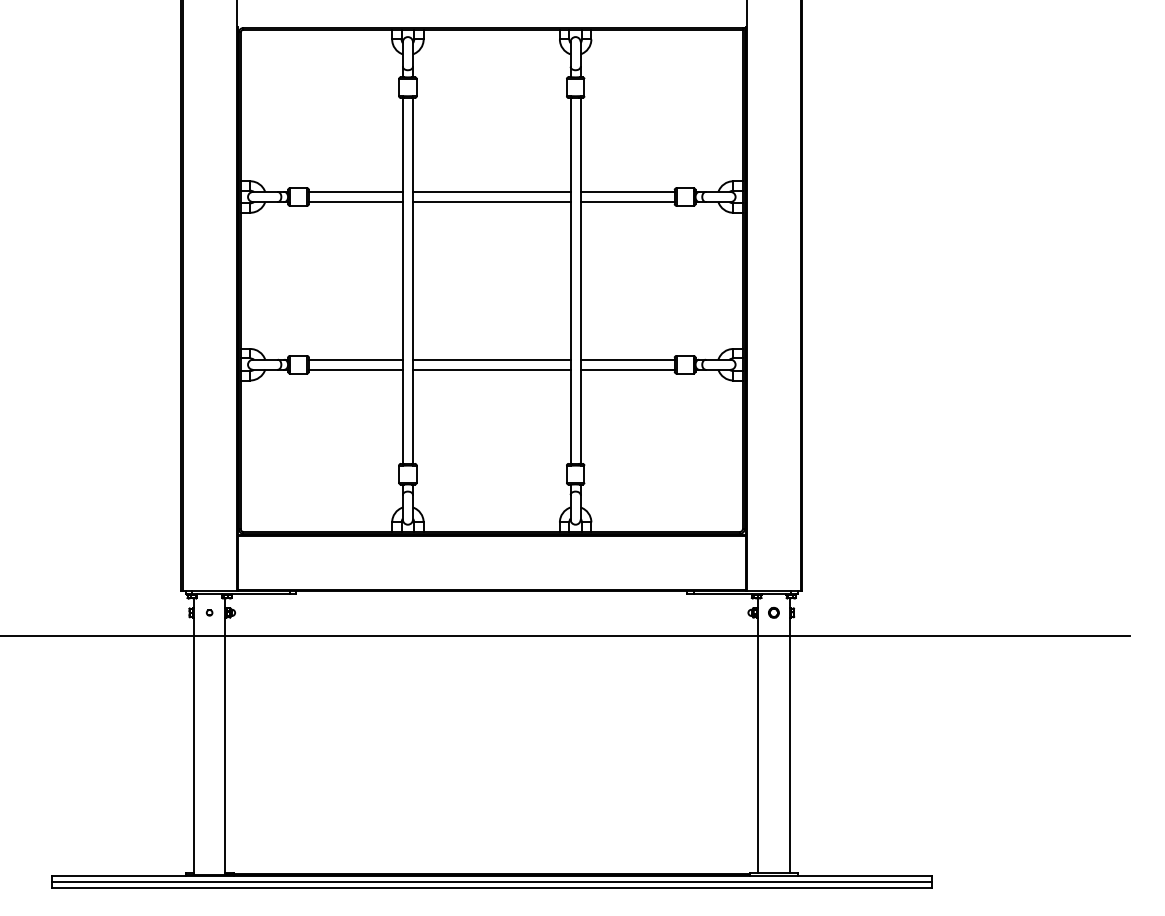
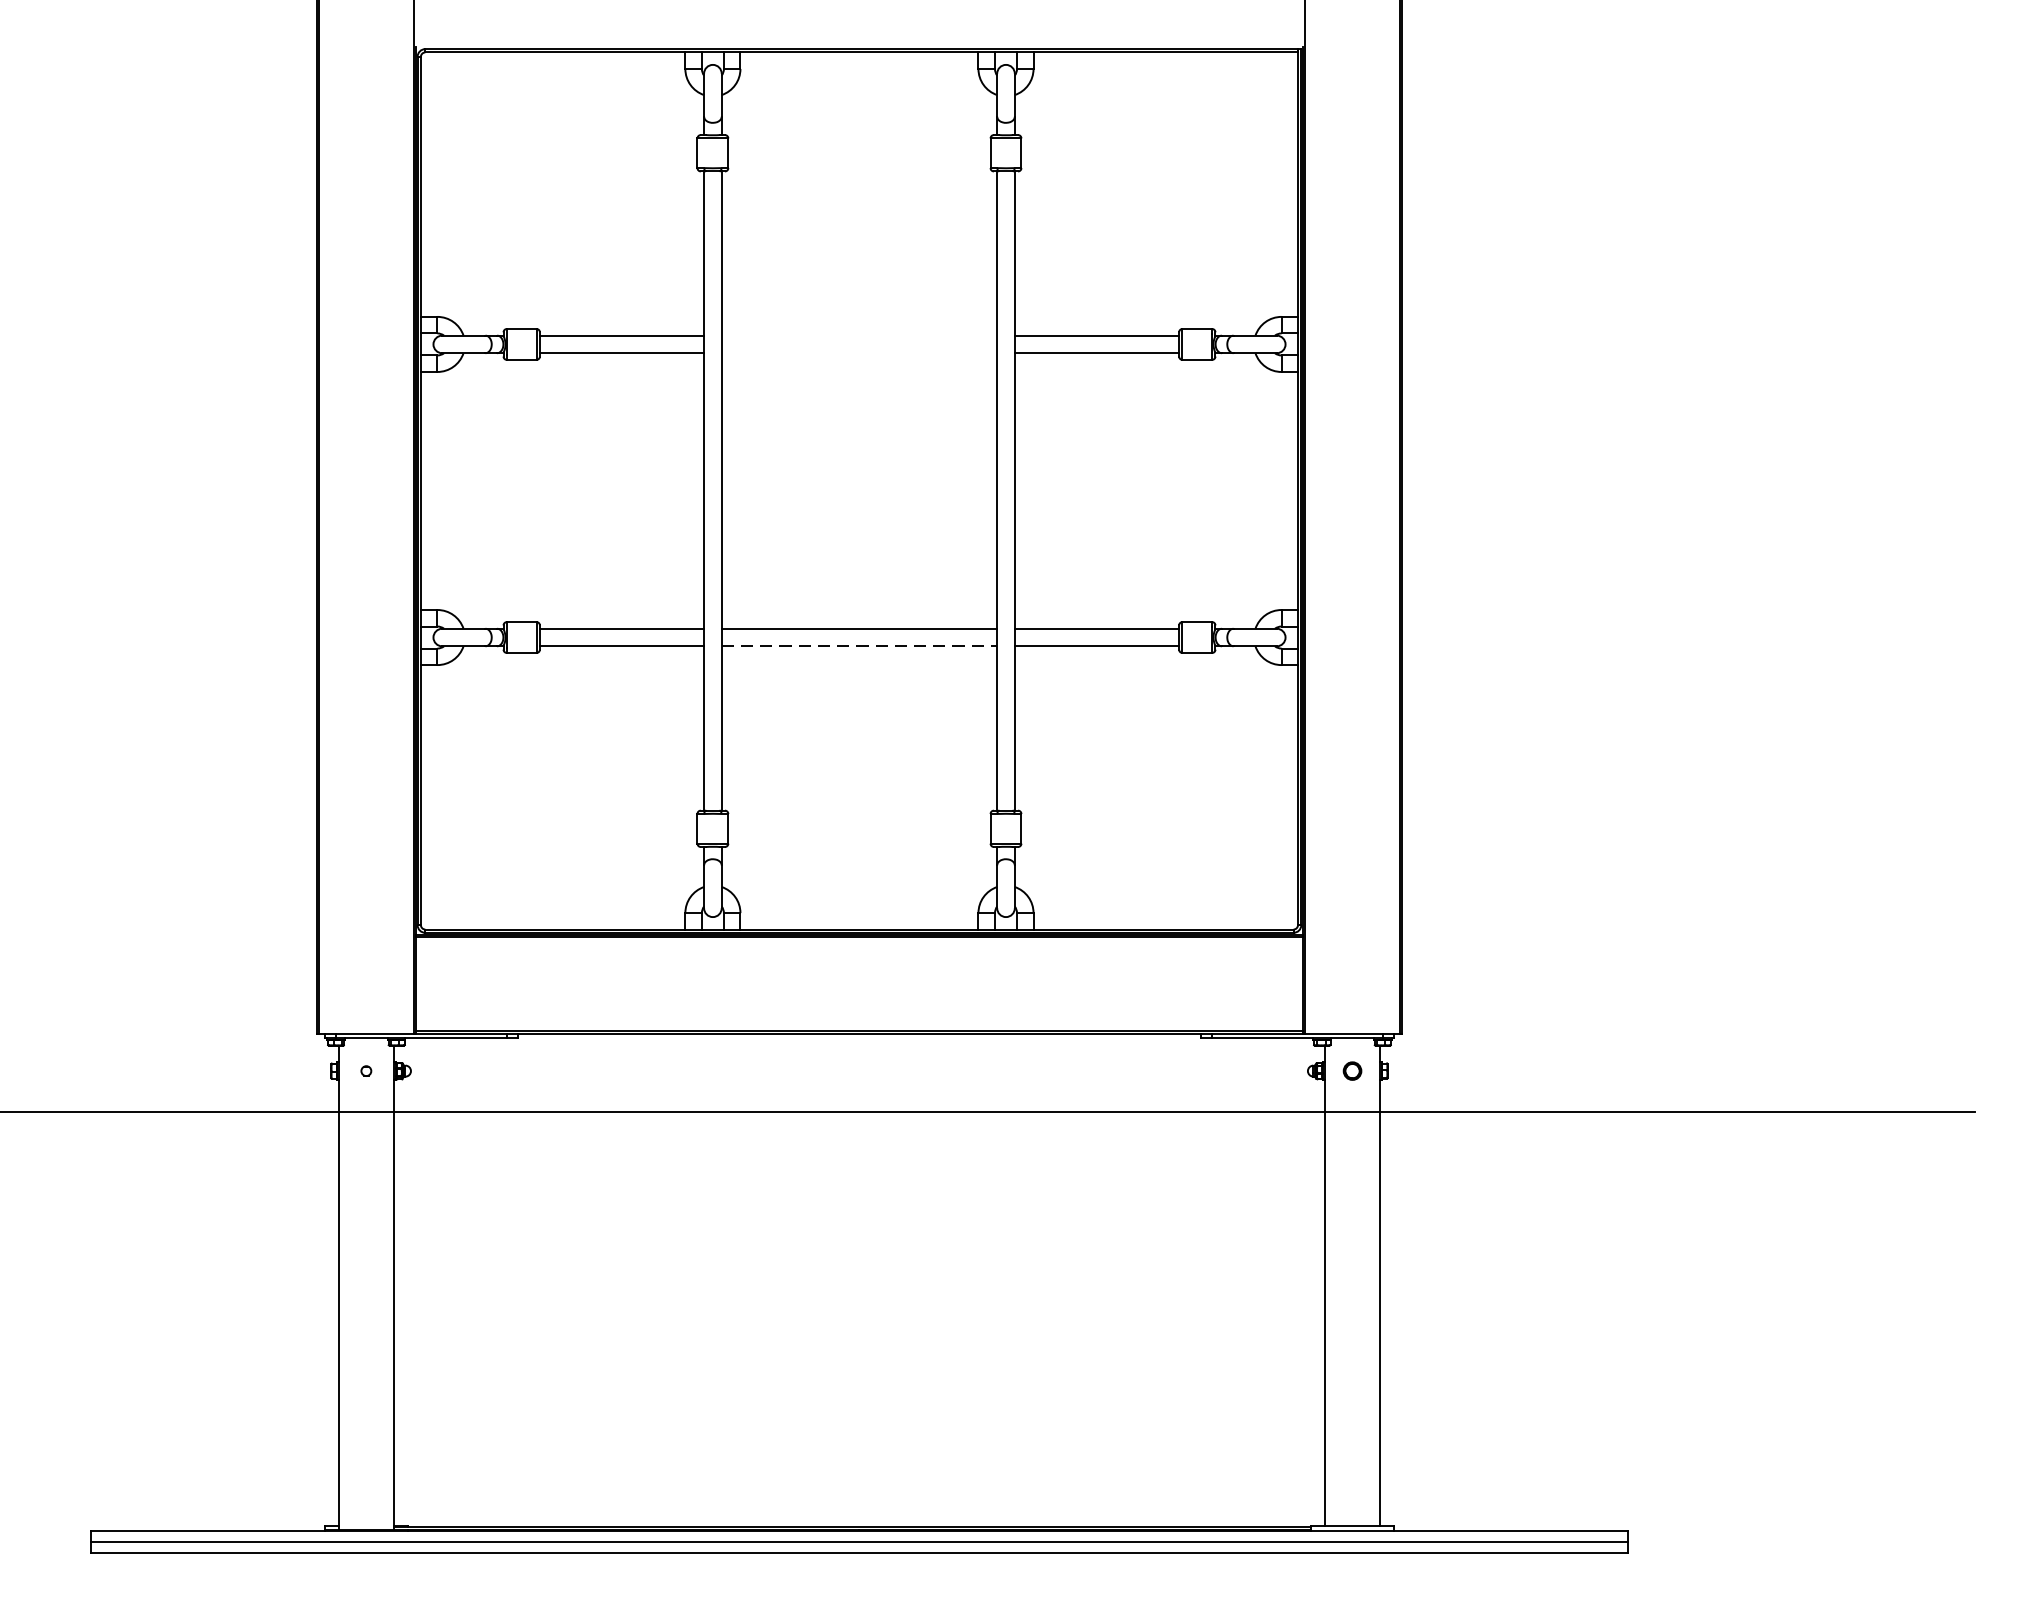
line: (491, 191) -> (858, 334), removed
line: (491, 202) -> (858, 353), removed
line: (491, 369) -> (858, 645), solid -> dashed

